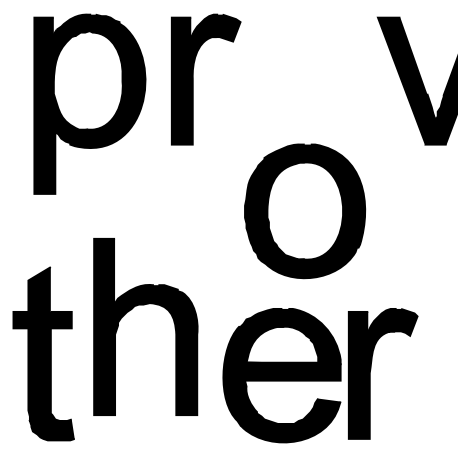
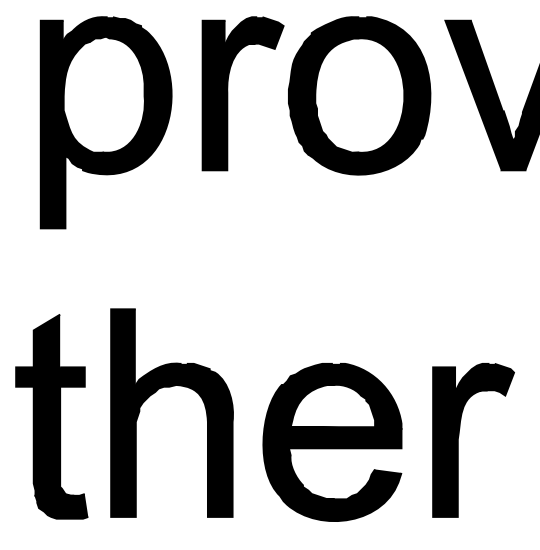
part: (304, 211) -> (359, 95), moved
part: (145, 305) -> (171, 387), moved
part: (371, 370) -> (459, 436), moved

